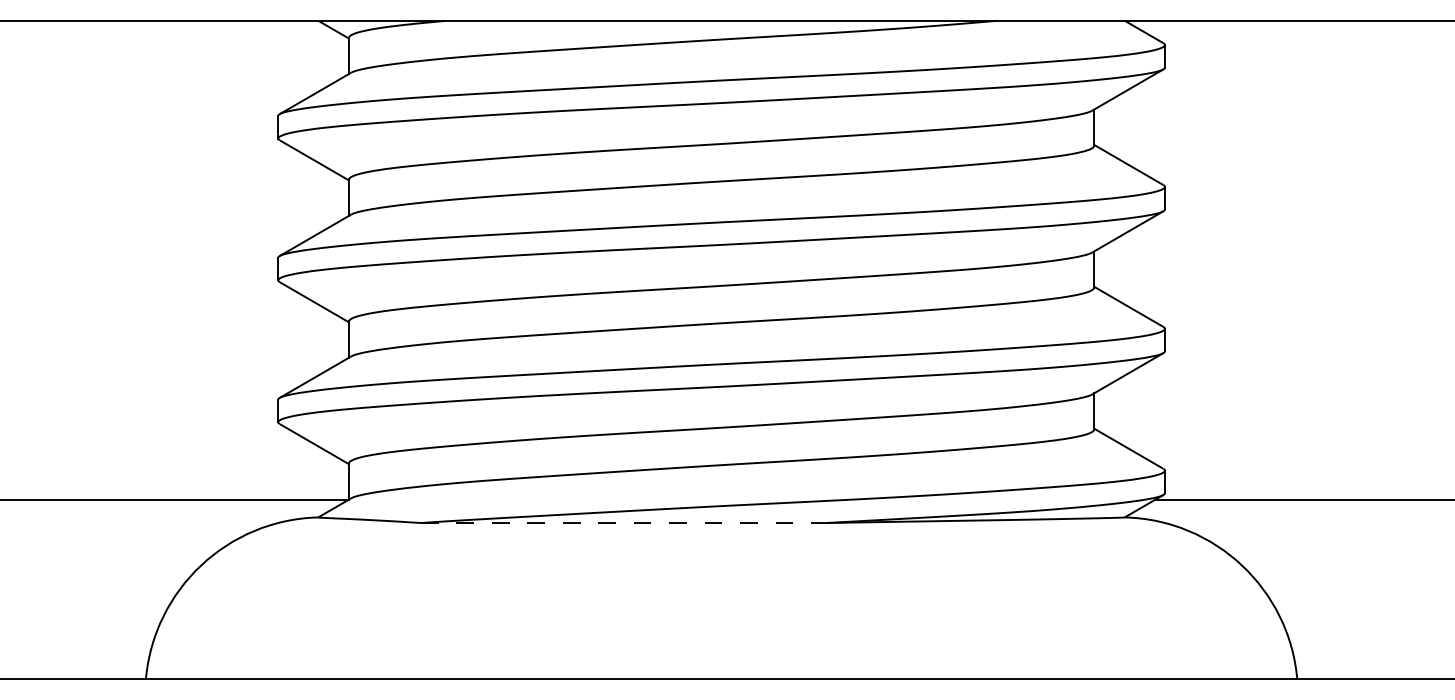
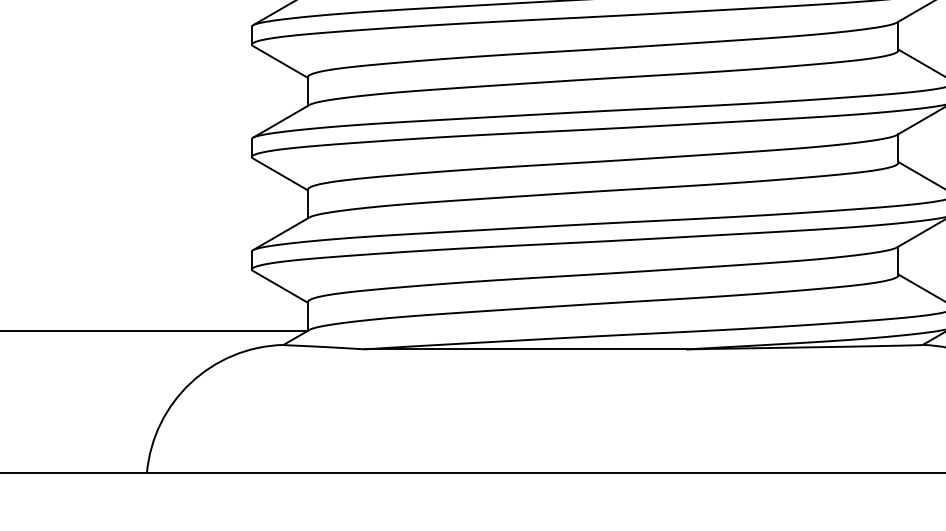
line: (623, 523) -> (525, 349), dashed -> solid

